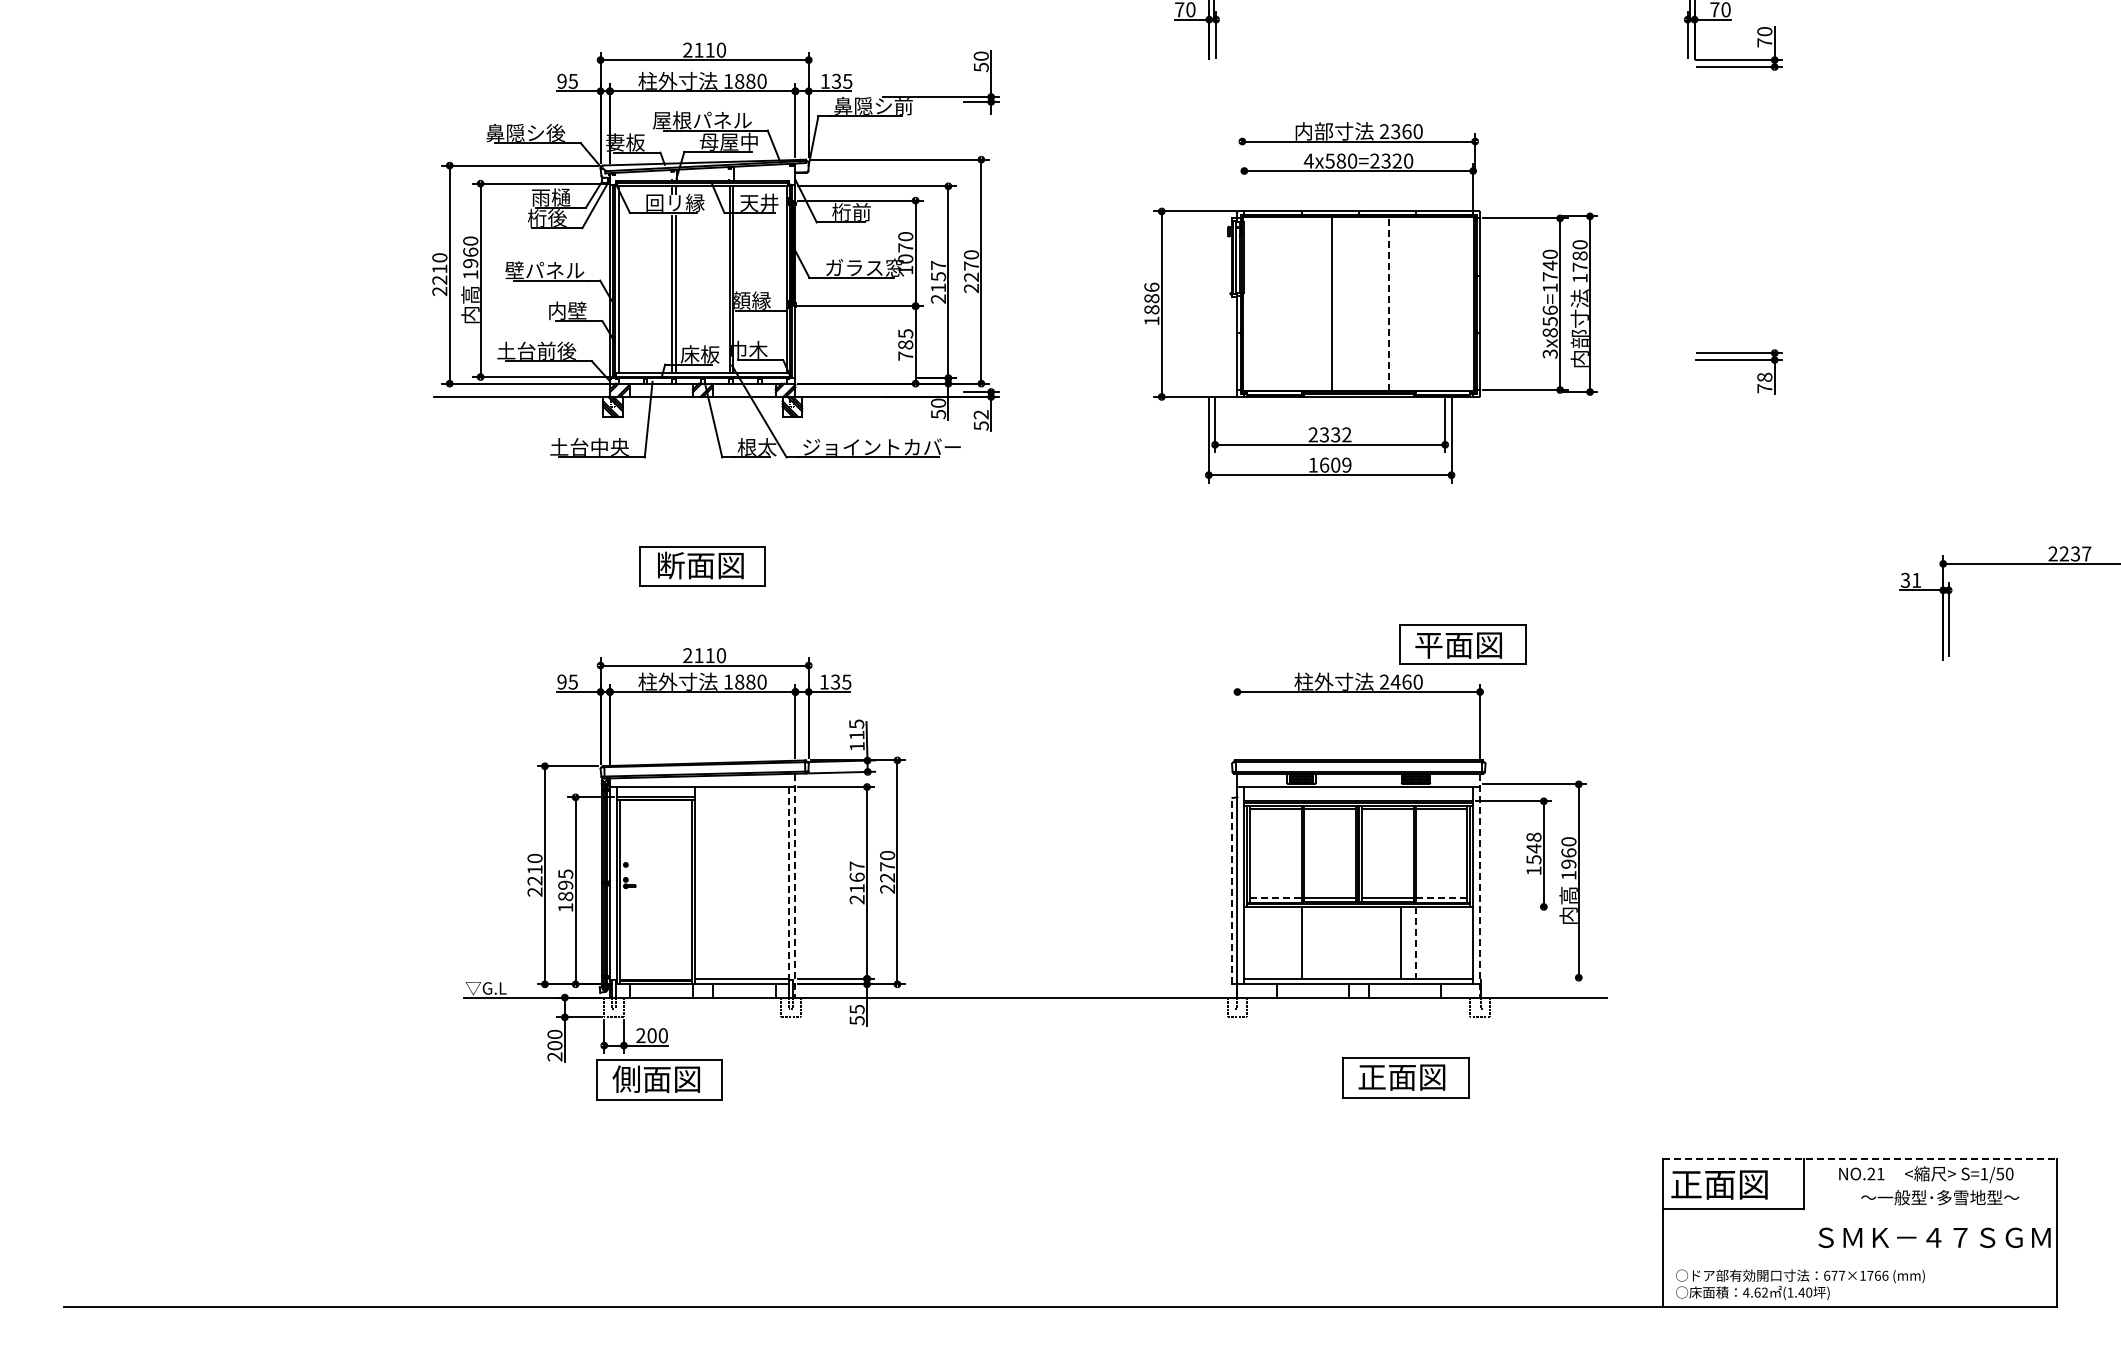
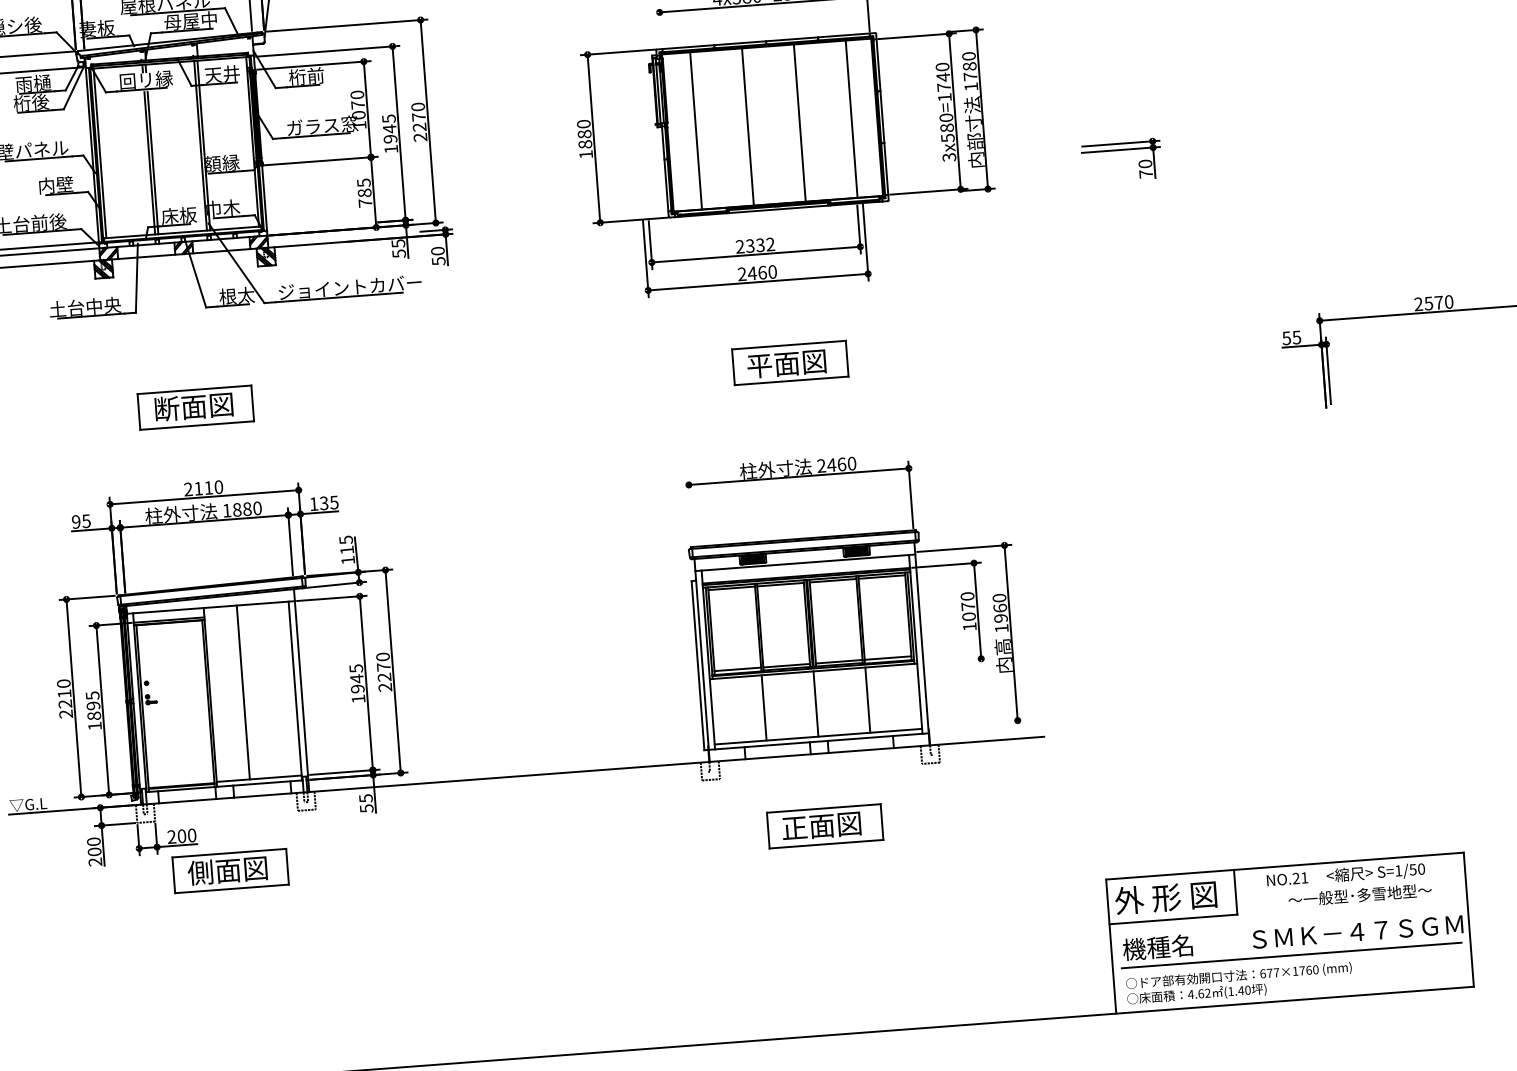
text: (938, 281) -> (390, 133), 2157 -> 1945
text: (1151, 286) -> (583, 123), 1886 -> 1880
line: (1274, 303) -> (696, 130), added
line: (1446, 303) -> (851, 118), added
line: (1388, 304) -> (799, 123), dashed -> solid
text: (1549, 321) -> (946, 127), 3x856=1740 -> 3x580=1740
text: (1764, 376) -> (1145, 163), 78 -> 70
text: (937, 402) -> (397, 243), 50 -> 55
text: (980, 414) -> (437, 251), 52 -> 50
text: (1329, 464) -> (756, 272), 1609 -> 2460
text: (2075, 553) -> (1438, 302), 2237 -> 2570
text: (1911, 579) -> (1292, 337), 31 -> 55
part: (1462, 644) -> (790, 362), moved
text: (1533, 848) -> (967, 606), 1548 -> 1070
line: (731, 882) -> (243, 692), added
text: (856, 882) -> (356, 683), 2167 -> 1945
line: (788, 885) -> (295, 690), dashed -> solid
line: (795, 885) -> (301, 690), dashed -> solid
line: (1480, 885) -> (922, 643), dashed -> solid
line: (1232, 890) -> (697, 665), dashed -> solid
line: (1275, 898) -> (737, 669), dashed -> solid
line: (1441, 898) -> (887, 658), dashed -> solid
line: (1400, 942) -> (815, 703), moved
line: (1415, 943) -> (867, 700), dashed -> solid
part: (1405, 1077) -> (824, 826), moved
part: (659, 1079) -> (230, 870), moved
line: (1860, 1159) -> (1285, 866), dashed -> solid
text: (1726, 1183) -> (1165, 896), 正面図 -> 外 形 図
part: (1860, 1257) -> (1292, 954), added
text: (1885, 1275) -> (1315, 969), 677×1766 -> 677×1760

